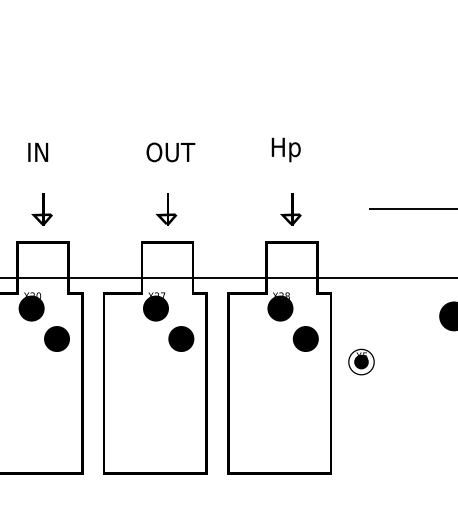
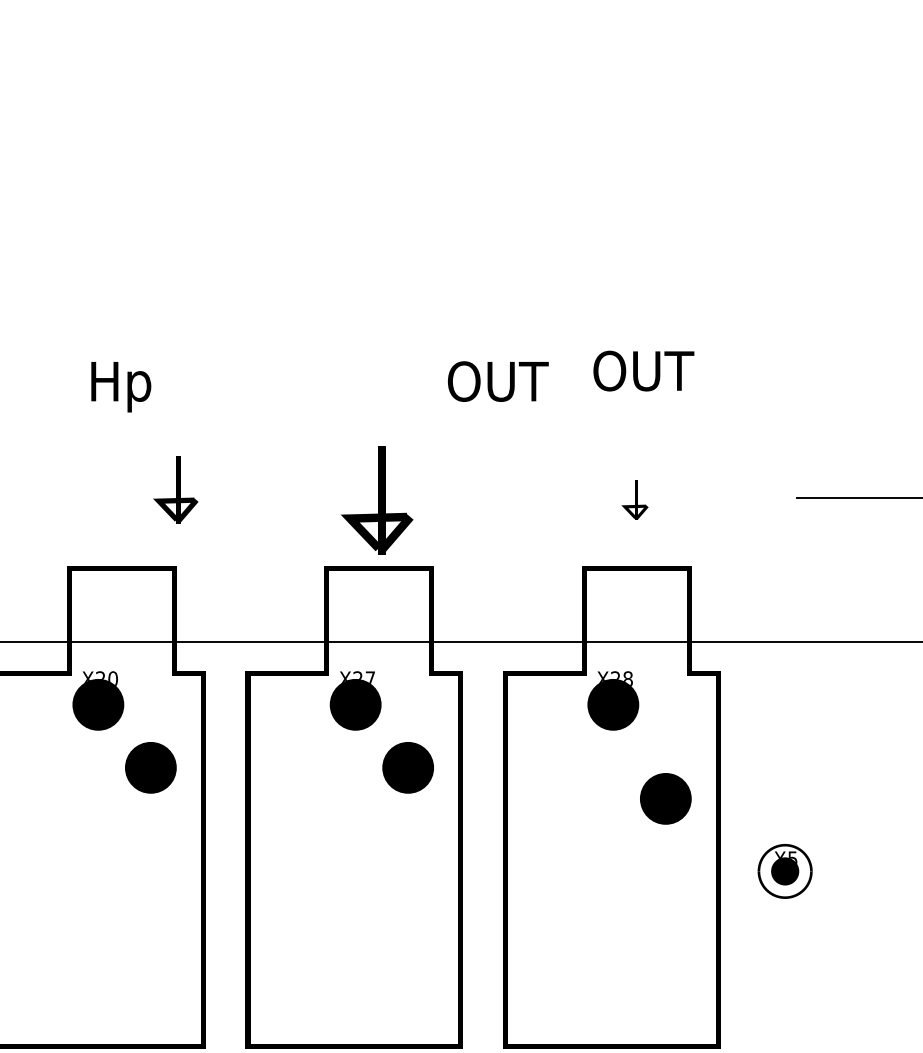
text: (294, 149) -> (642, 375), Hp -> OUT
text: (170, 152) -> (497, 381), moved
text: (43, 154) -> (122, 385), IN -> Hp
part: (41, 209) -> (174, 489), moved
part: (166, 209) -> (377, 499), size x1.6
part: (290, 209) -> (634, 499), size x0.6
part: (305, 338) -> (665, 797), moved
part: (361, 361) -> (785, 870), moved

